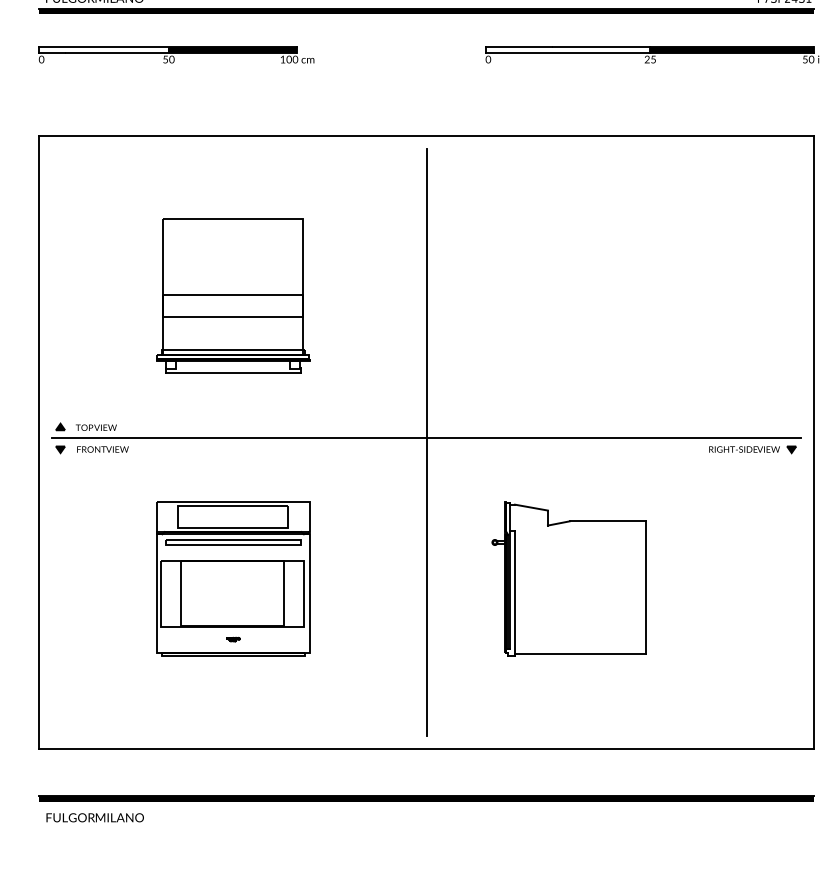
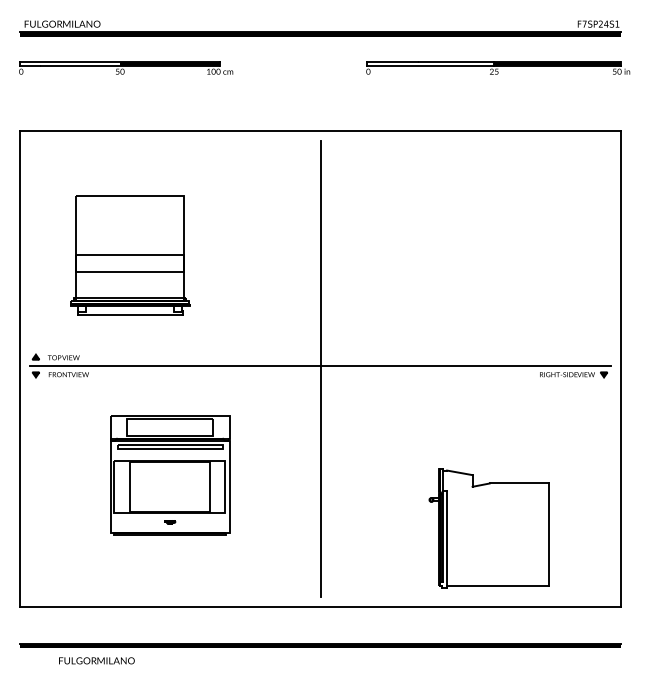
part: (233, 296) -> (130, 255), moved
part: (568, 579) -> (488, 528), moved
text: (94, 817) -> (96, 660), moved

